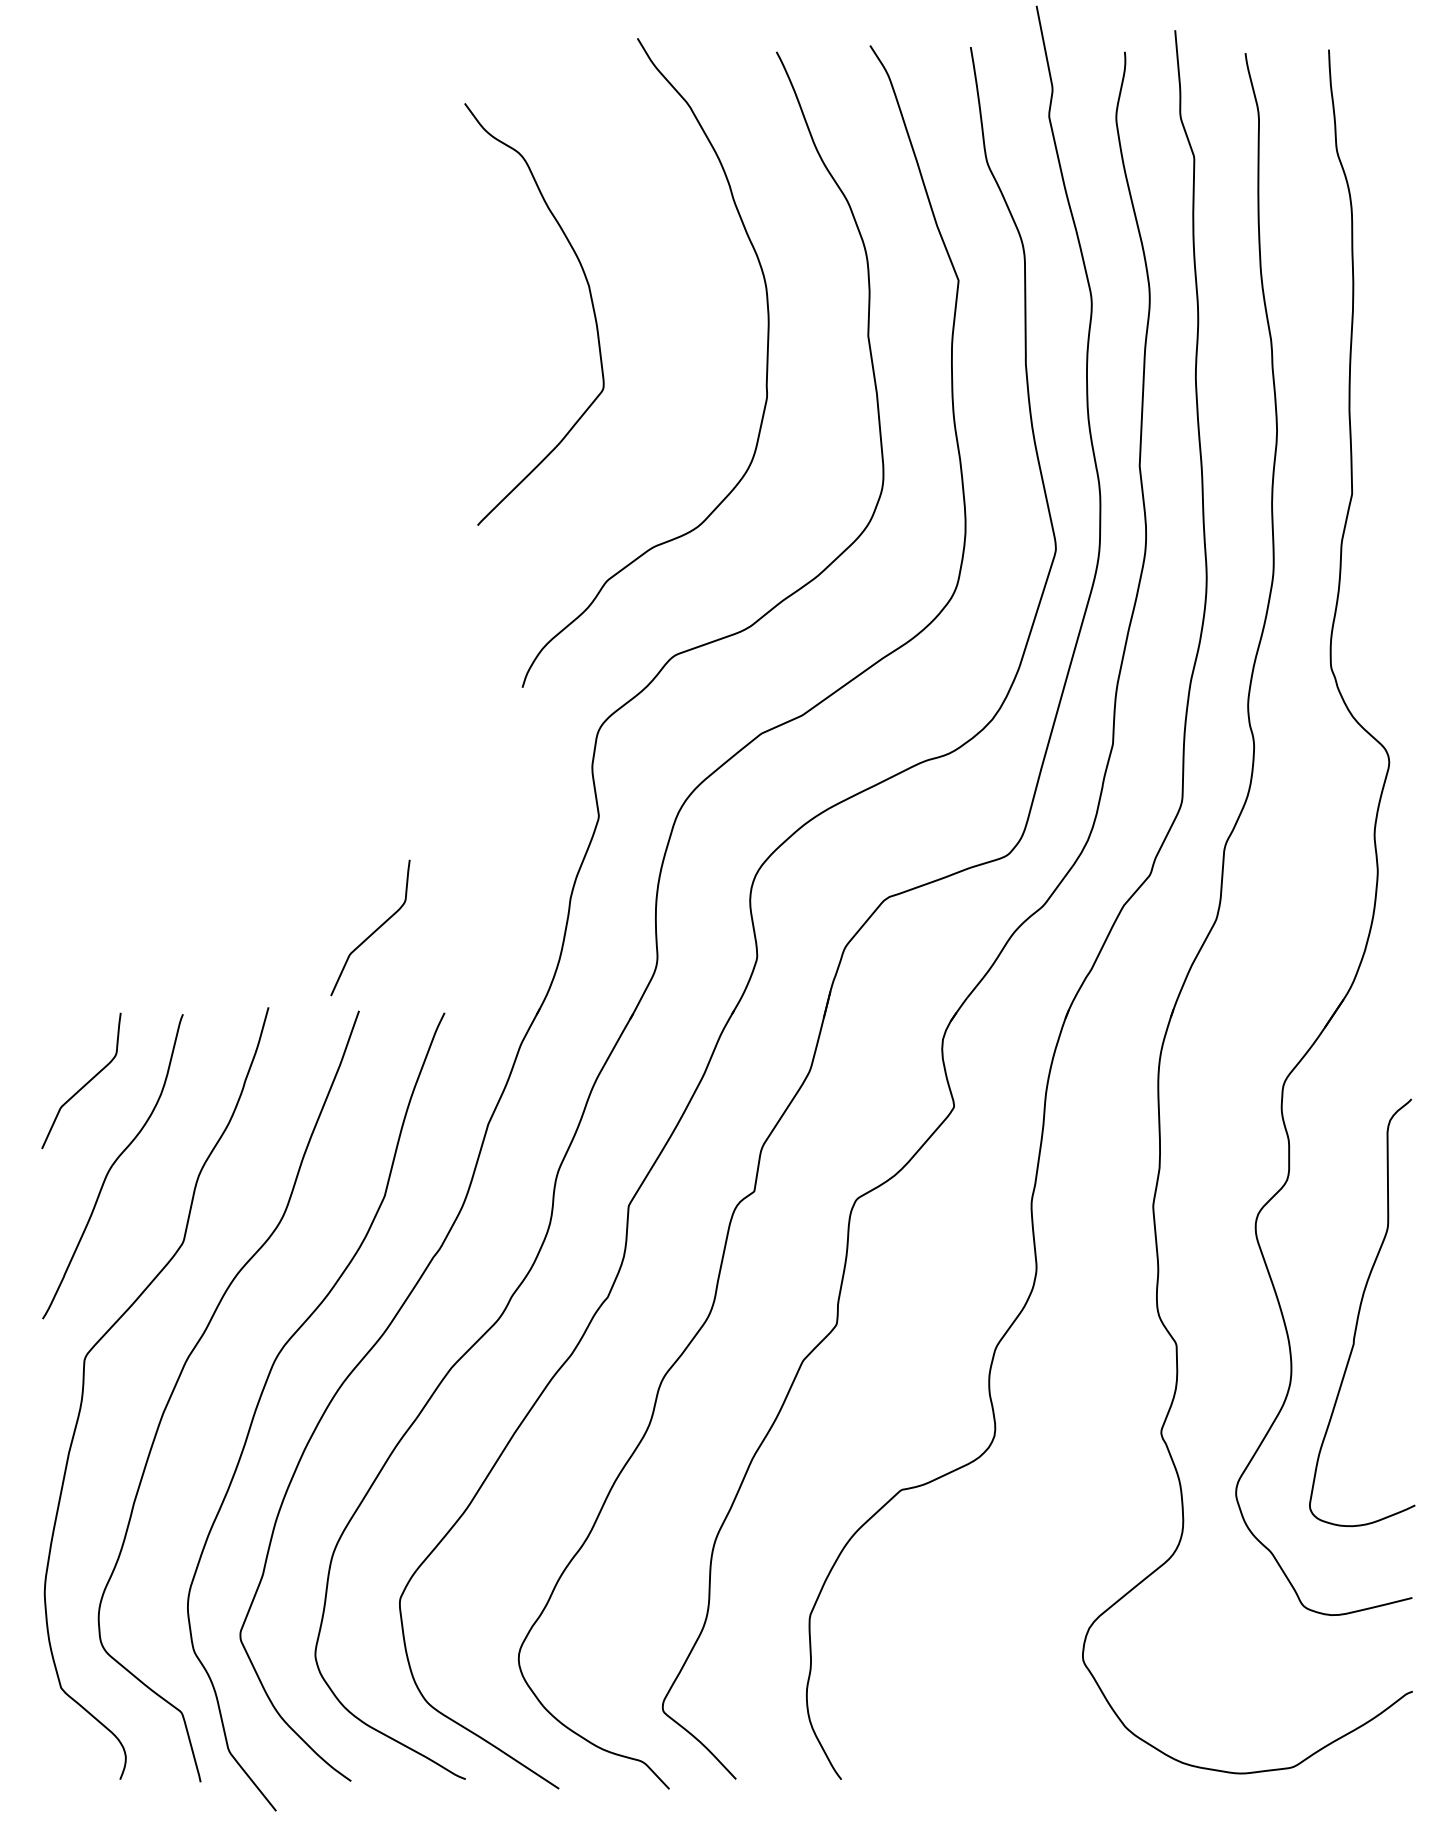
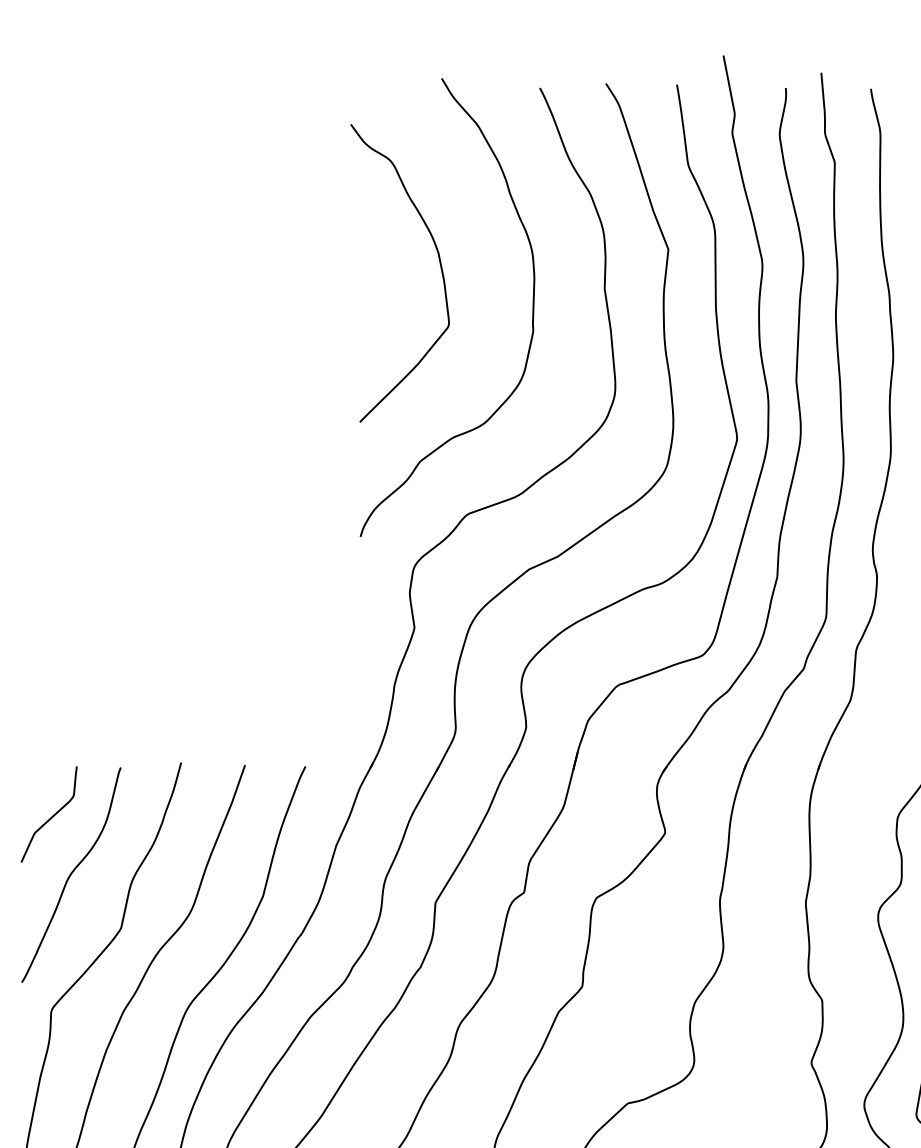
curve: (591, 304) -> (440, 266), moved
curve: (374, 930) -> (256, 708), removed

